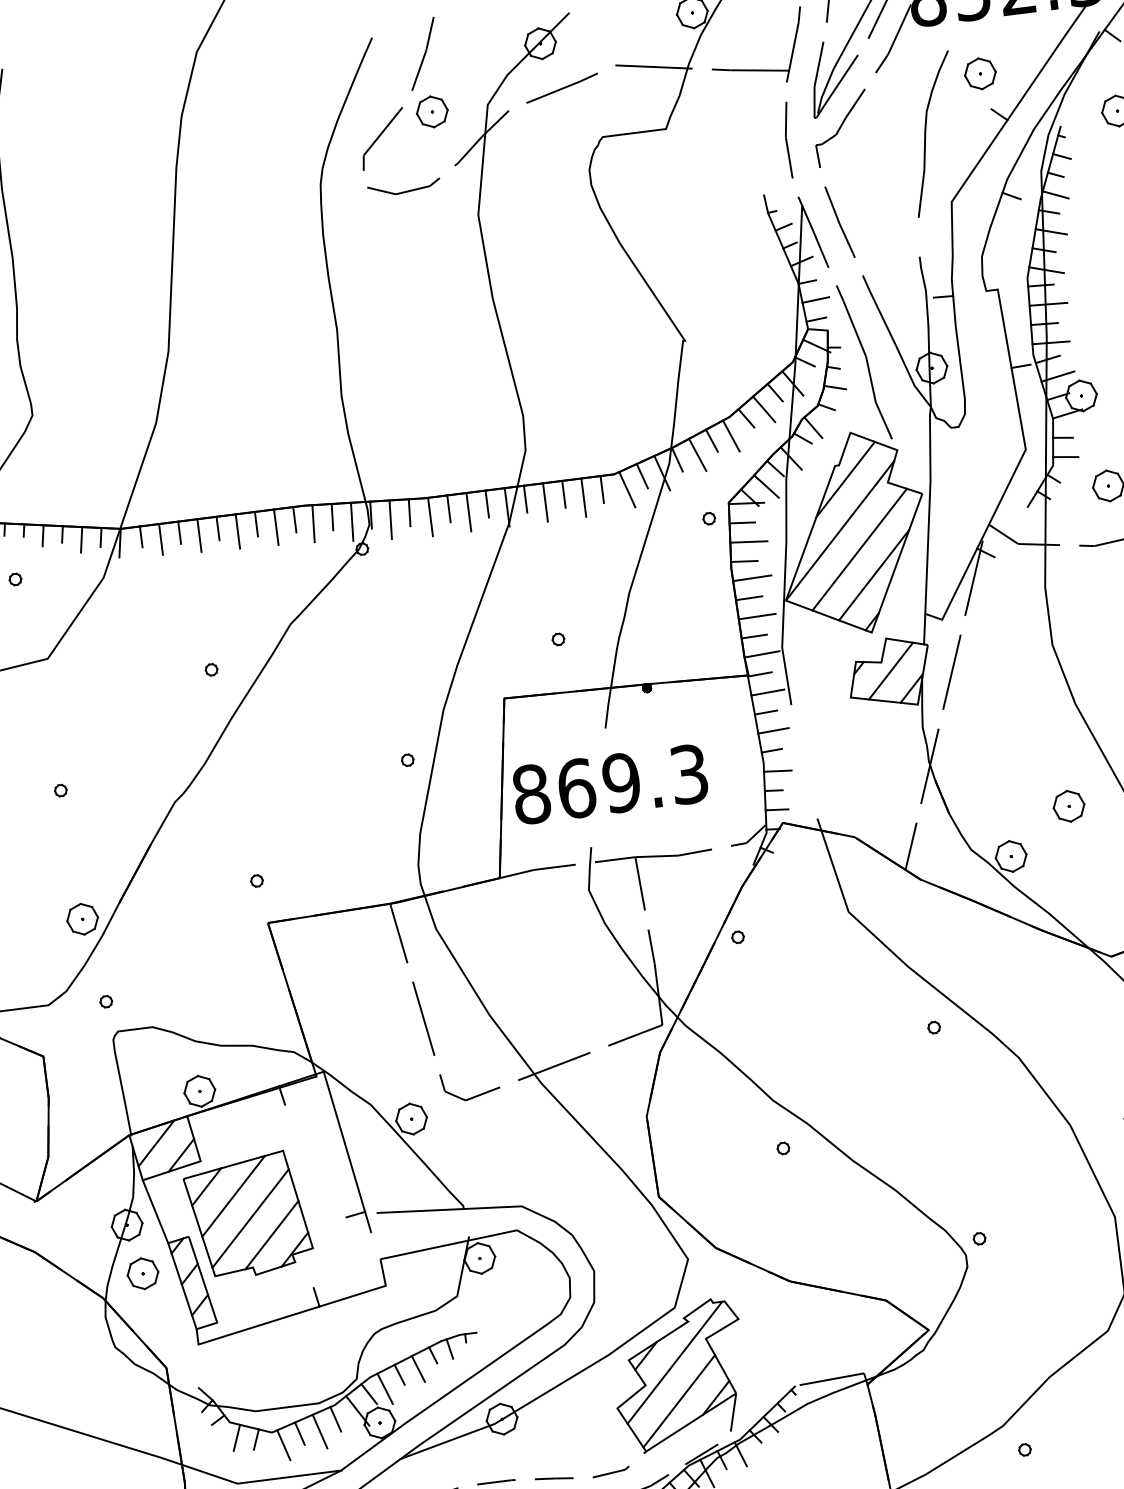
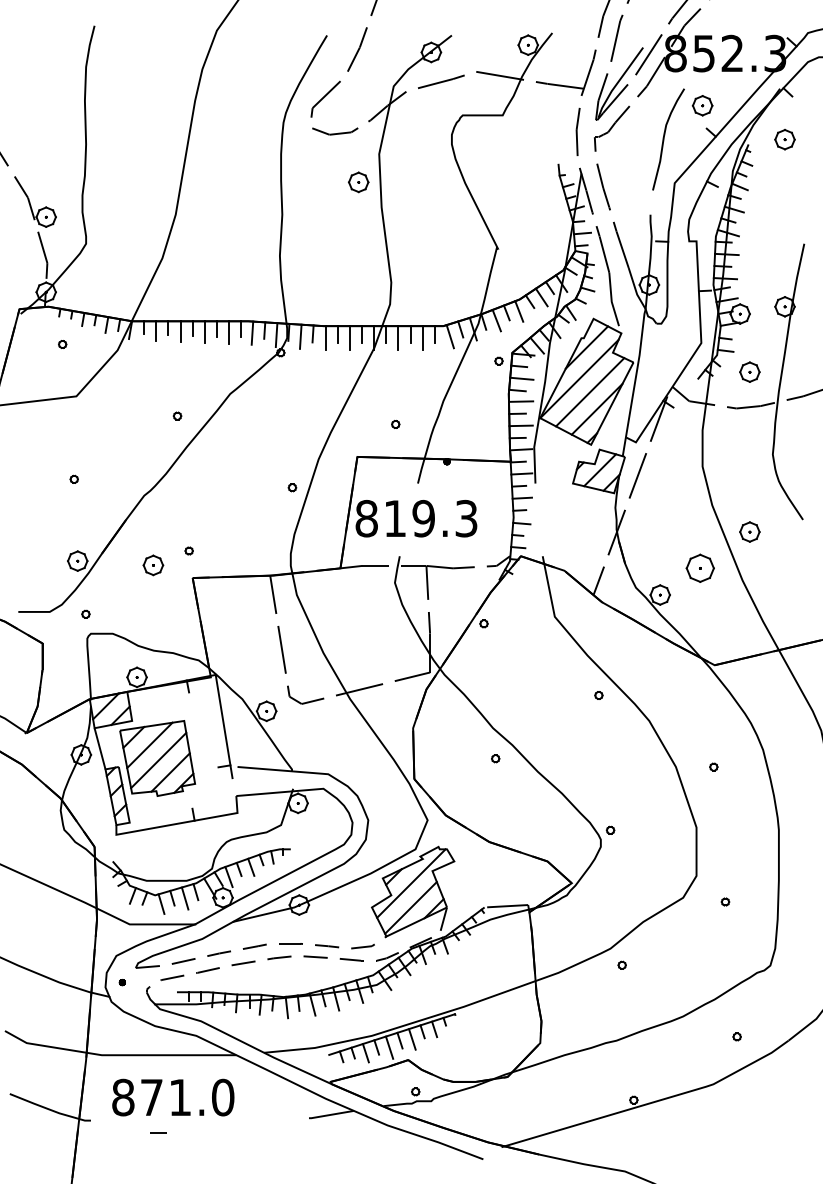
part: (432, 112) -> (358, 182), moved
text: (576, 788) -> (395, 518), 869.3 -> 819.3
part: (1067, 806) -> (699, 568), size x1.4
part: (143, 1273) -> (153, 565), moved

